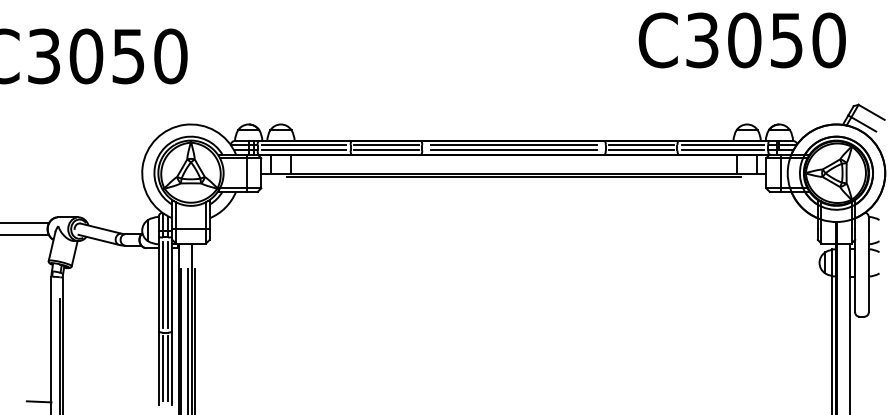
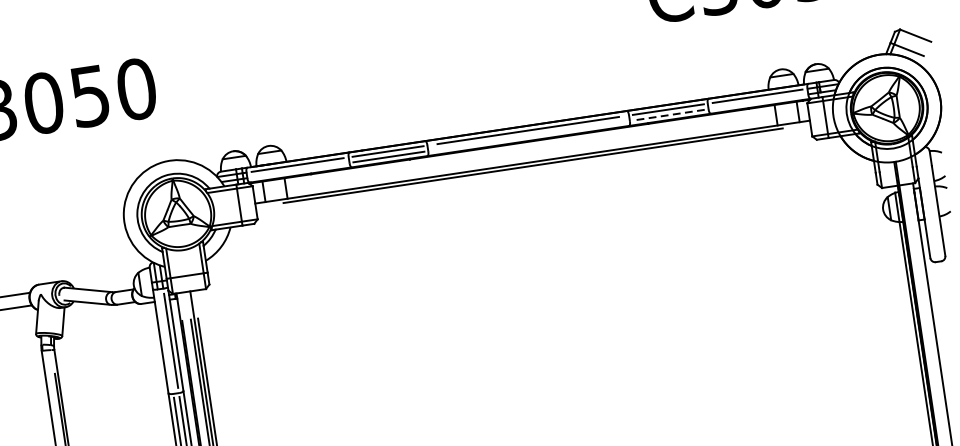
line: (303, 150) -> (297, 170), removed
line: (513, 150) -> (528, 136), removed
line: (641, 150) -> (669, 115), solid -> dashed
line: (722, 150) -> (758, 102), removed
line: (163, 284) -> (166, 341), removed

